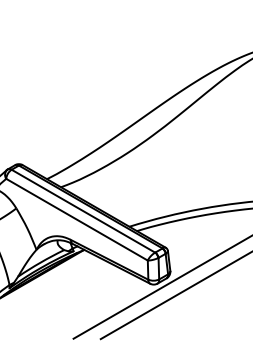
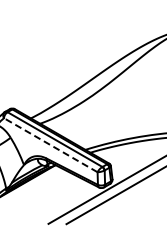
line: (76, 218) -> (50, 144), solid -> dashed

